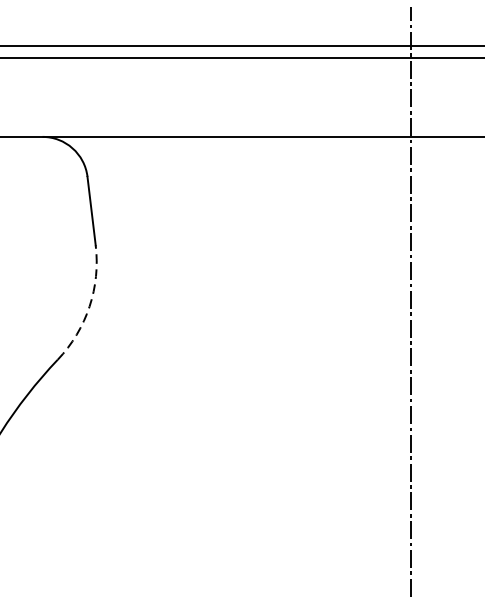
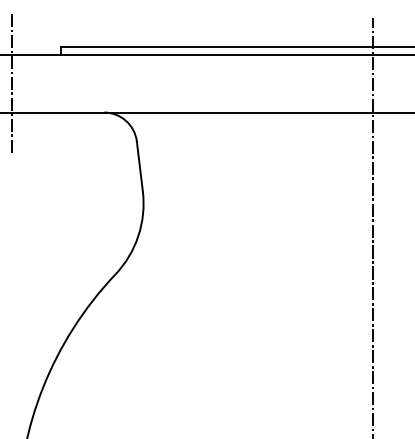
arc: (89, 307) -> (138, 236), dashed -> solid

